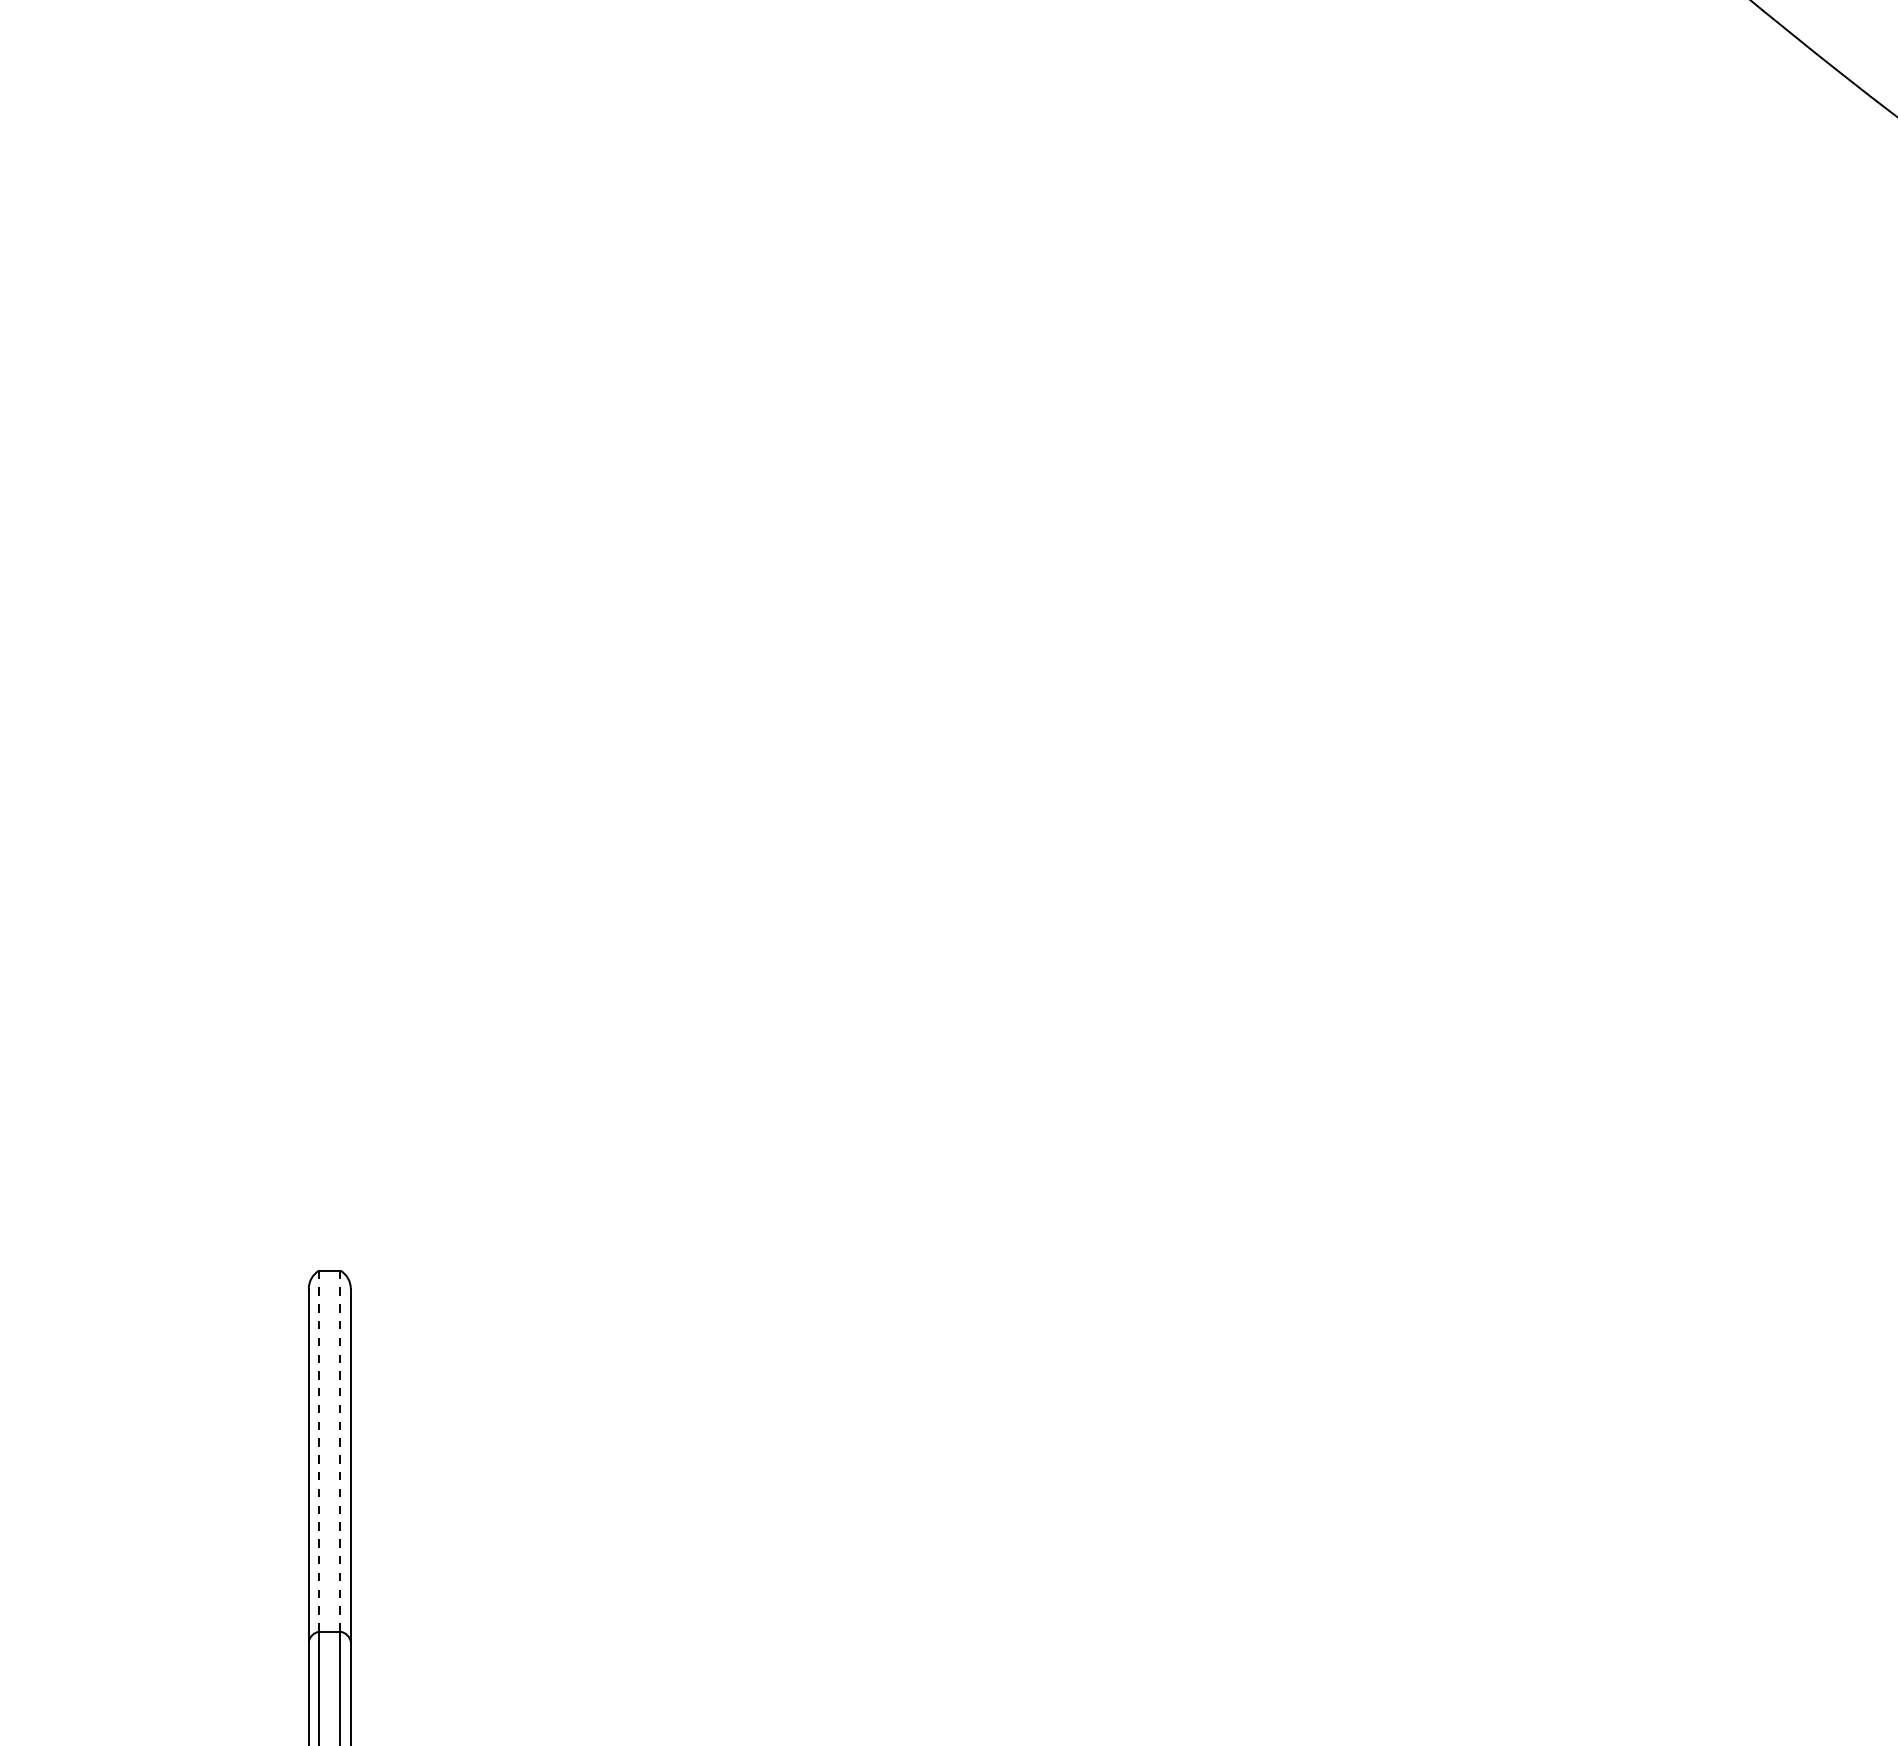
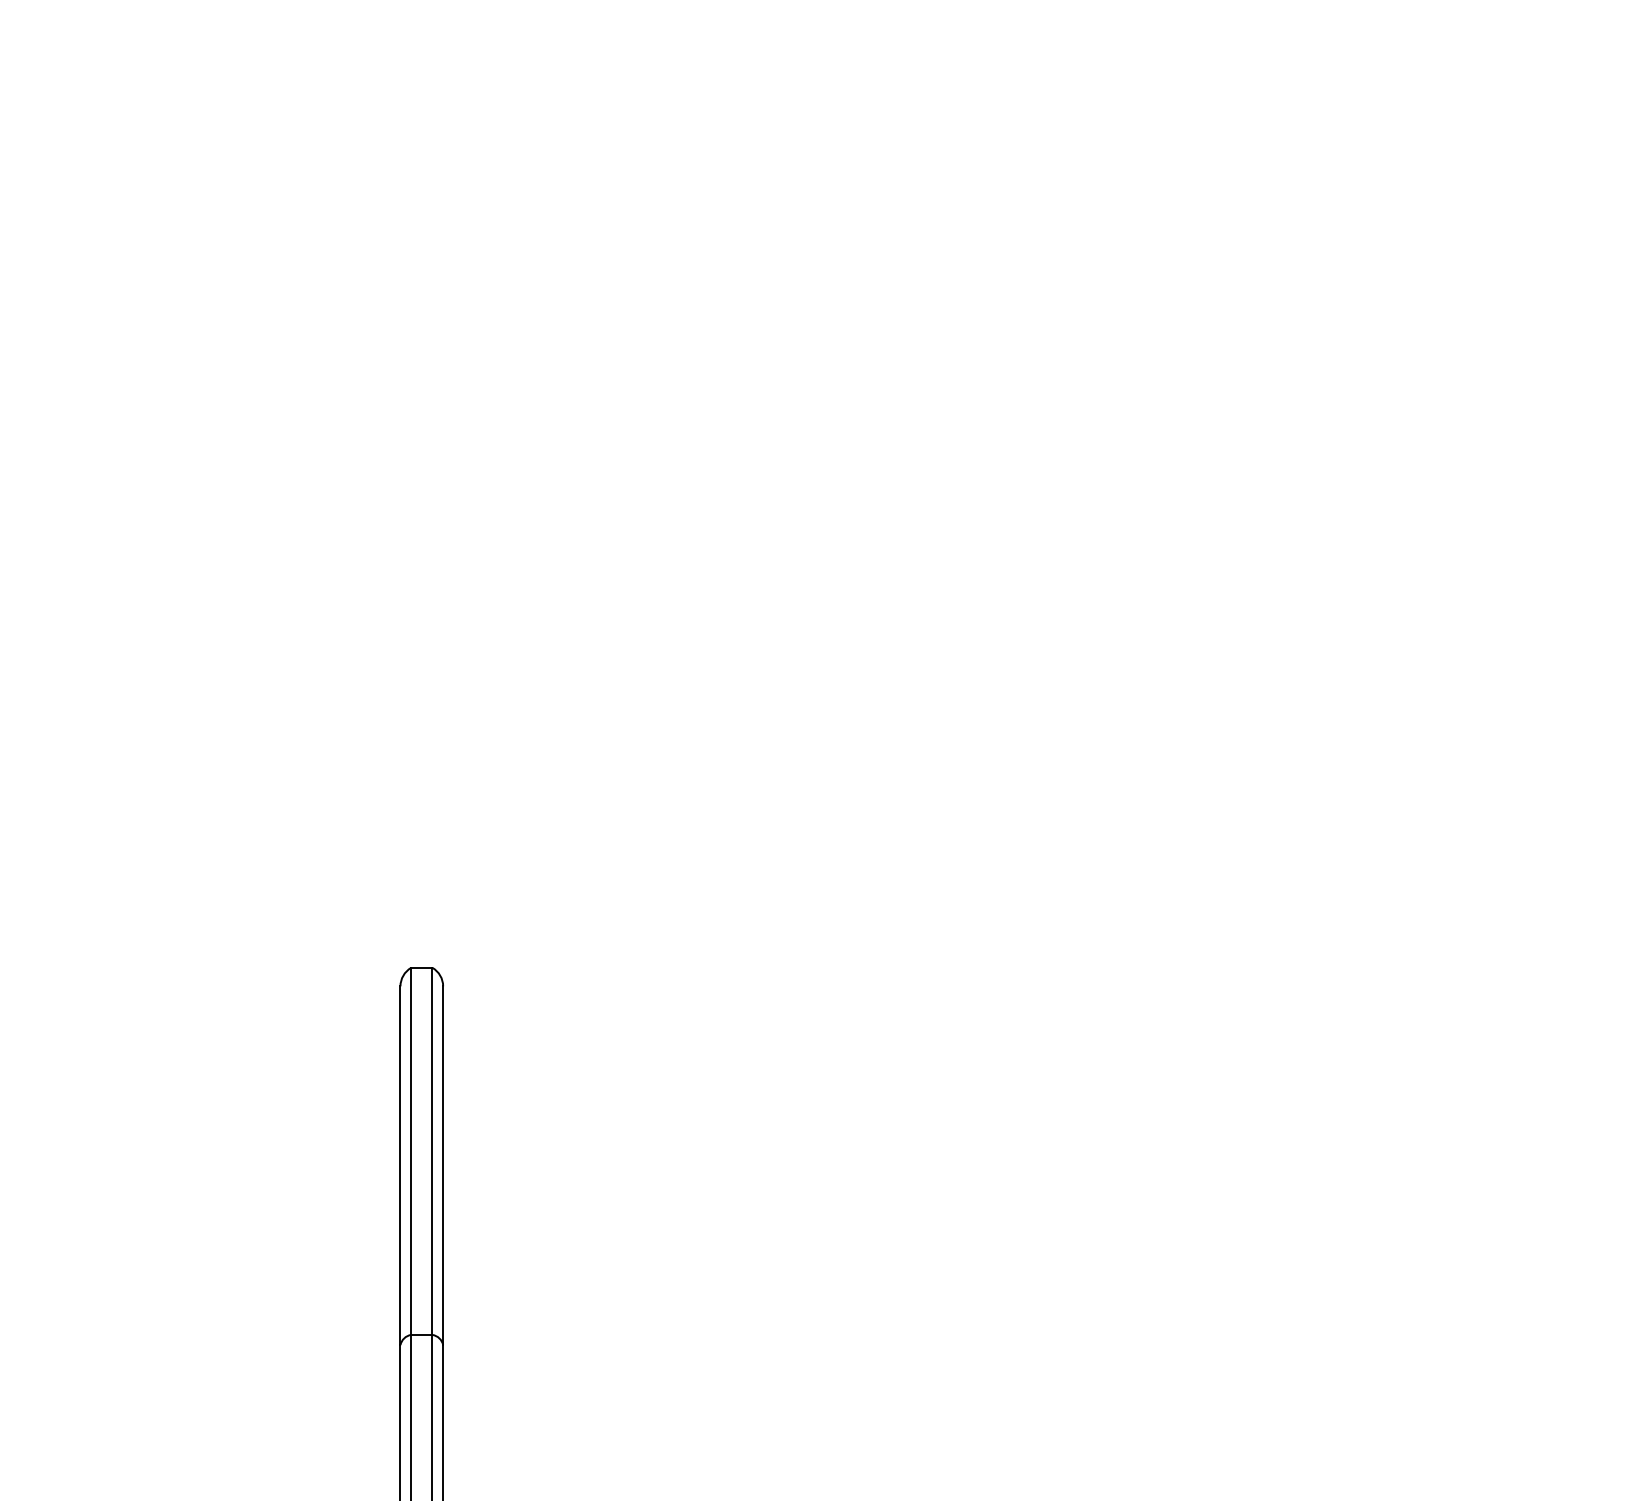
line: (319, 1451) -> (411, 1151), dashed -> solid
line: (340, 1451) -> (432, 1151), dashed -> solid

